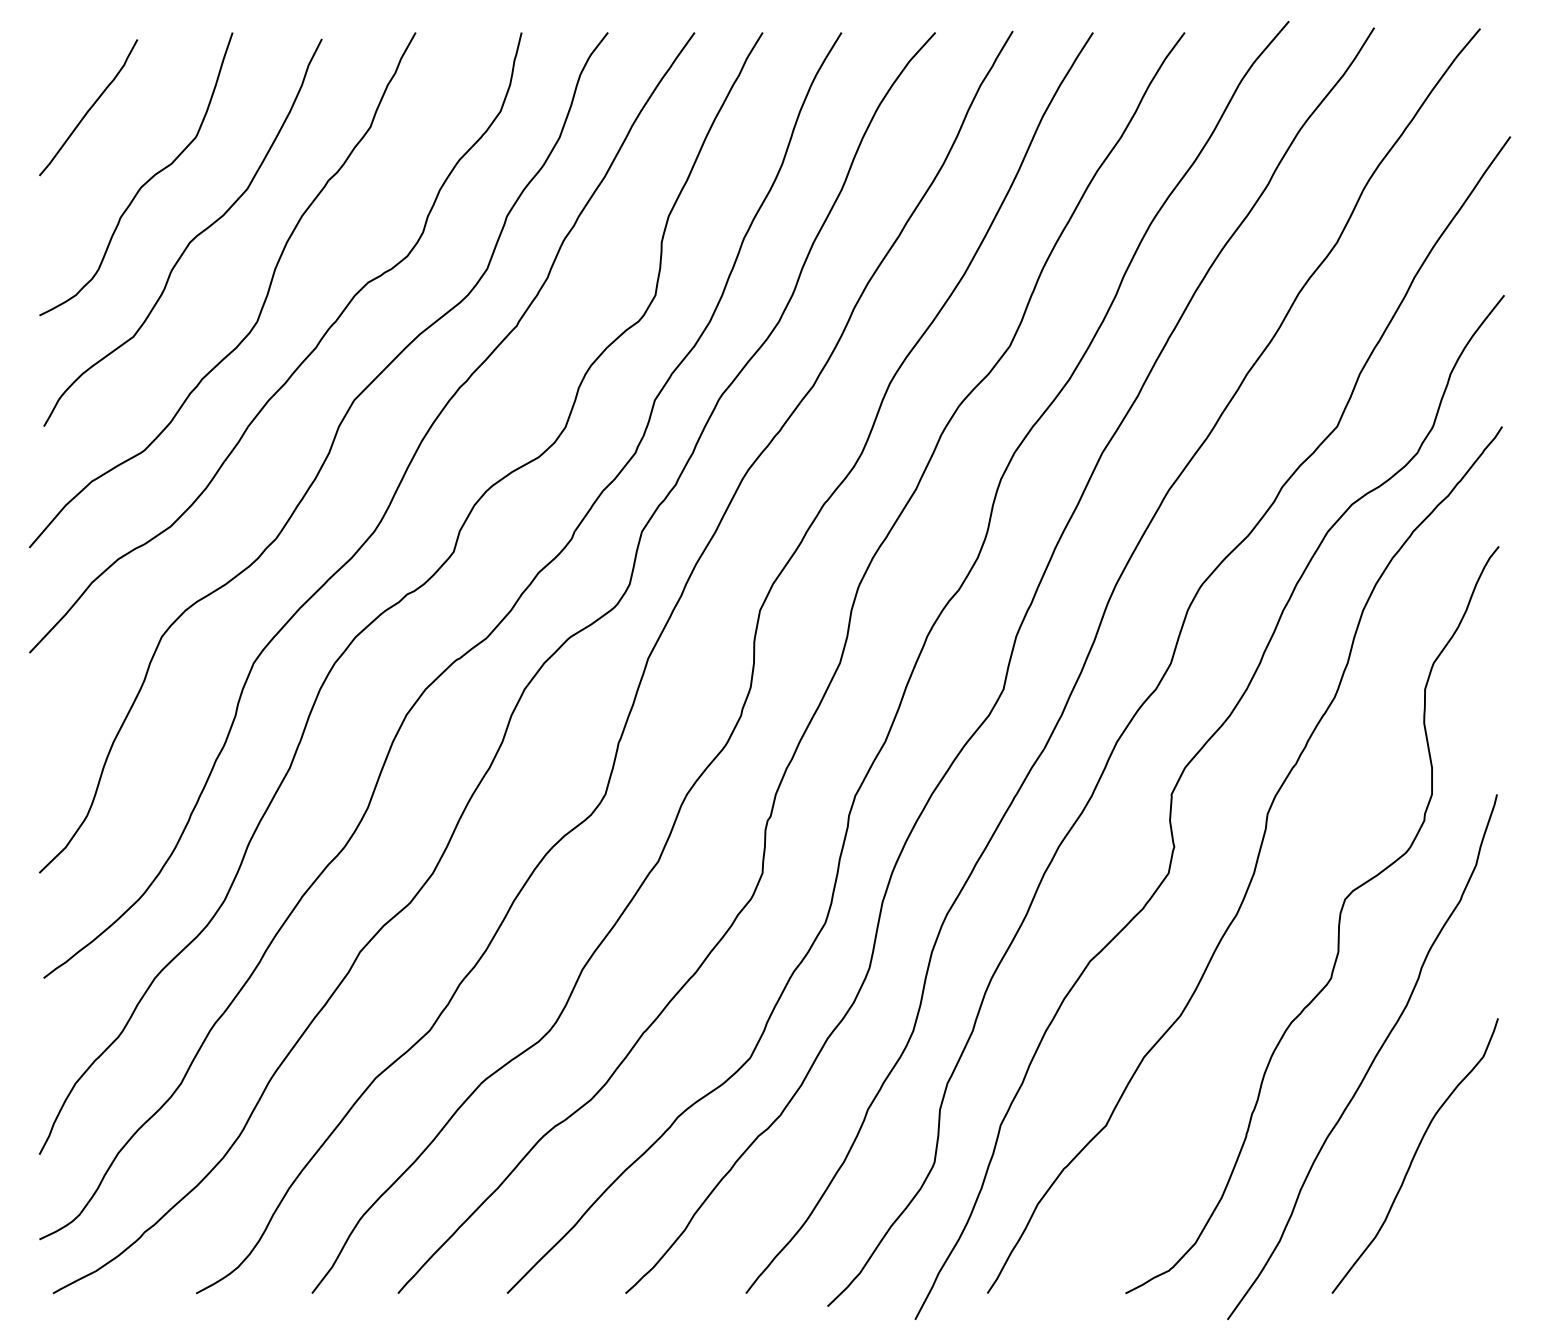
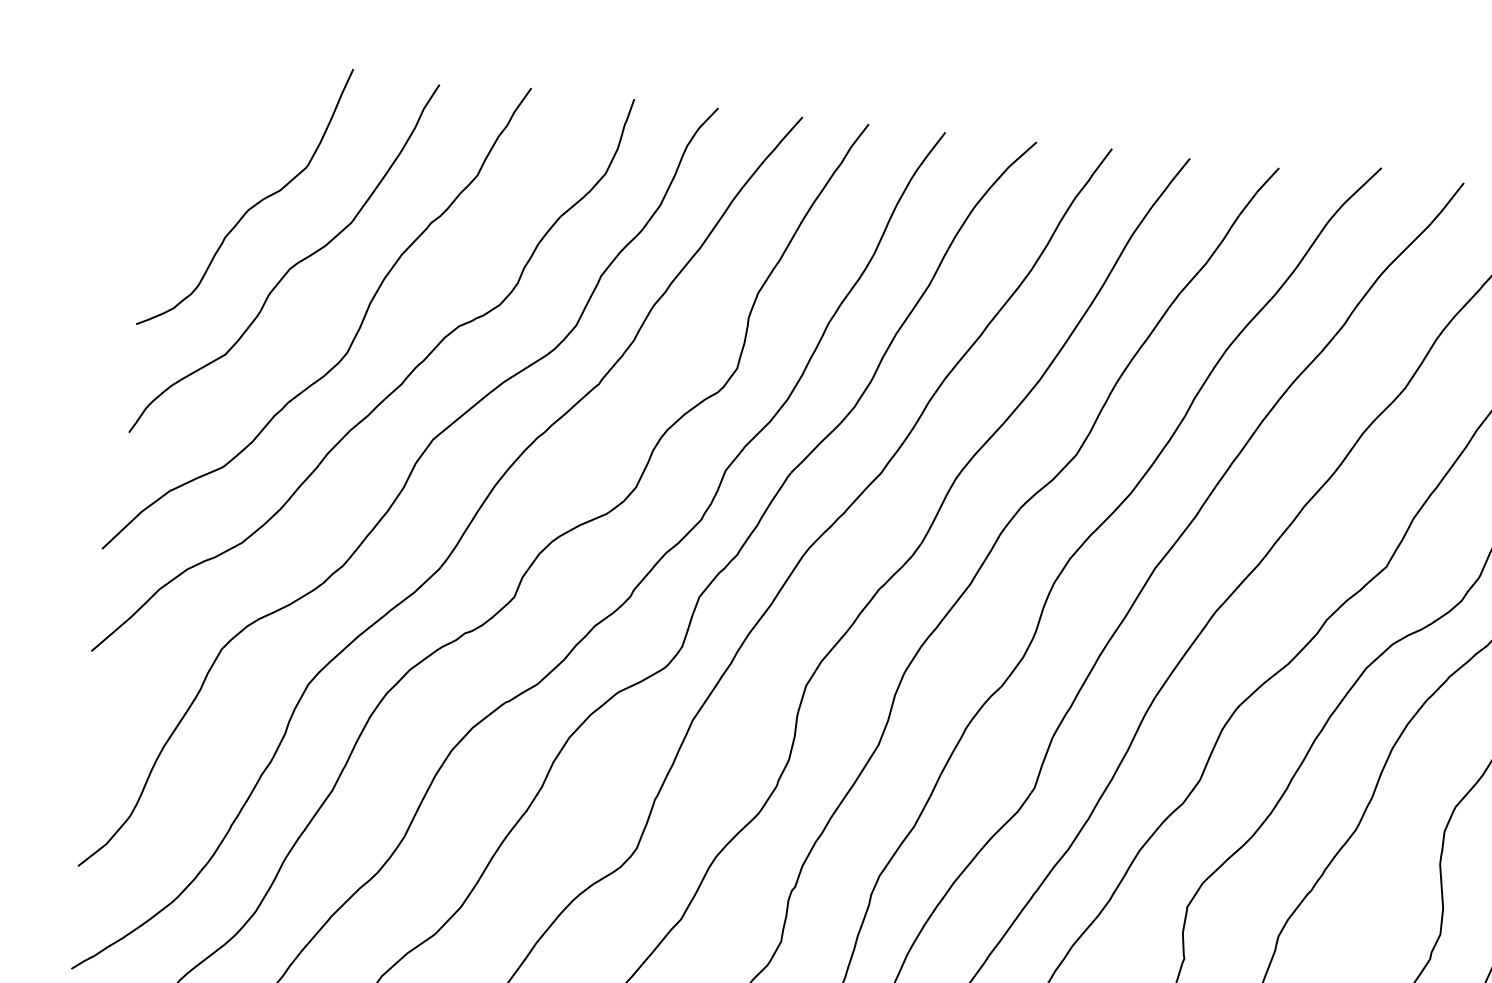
curve: (89, 108) -> (206, 128), removed

